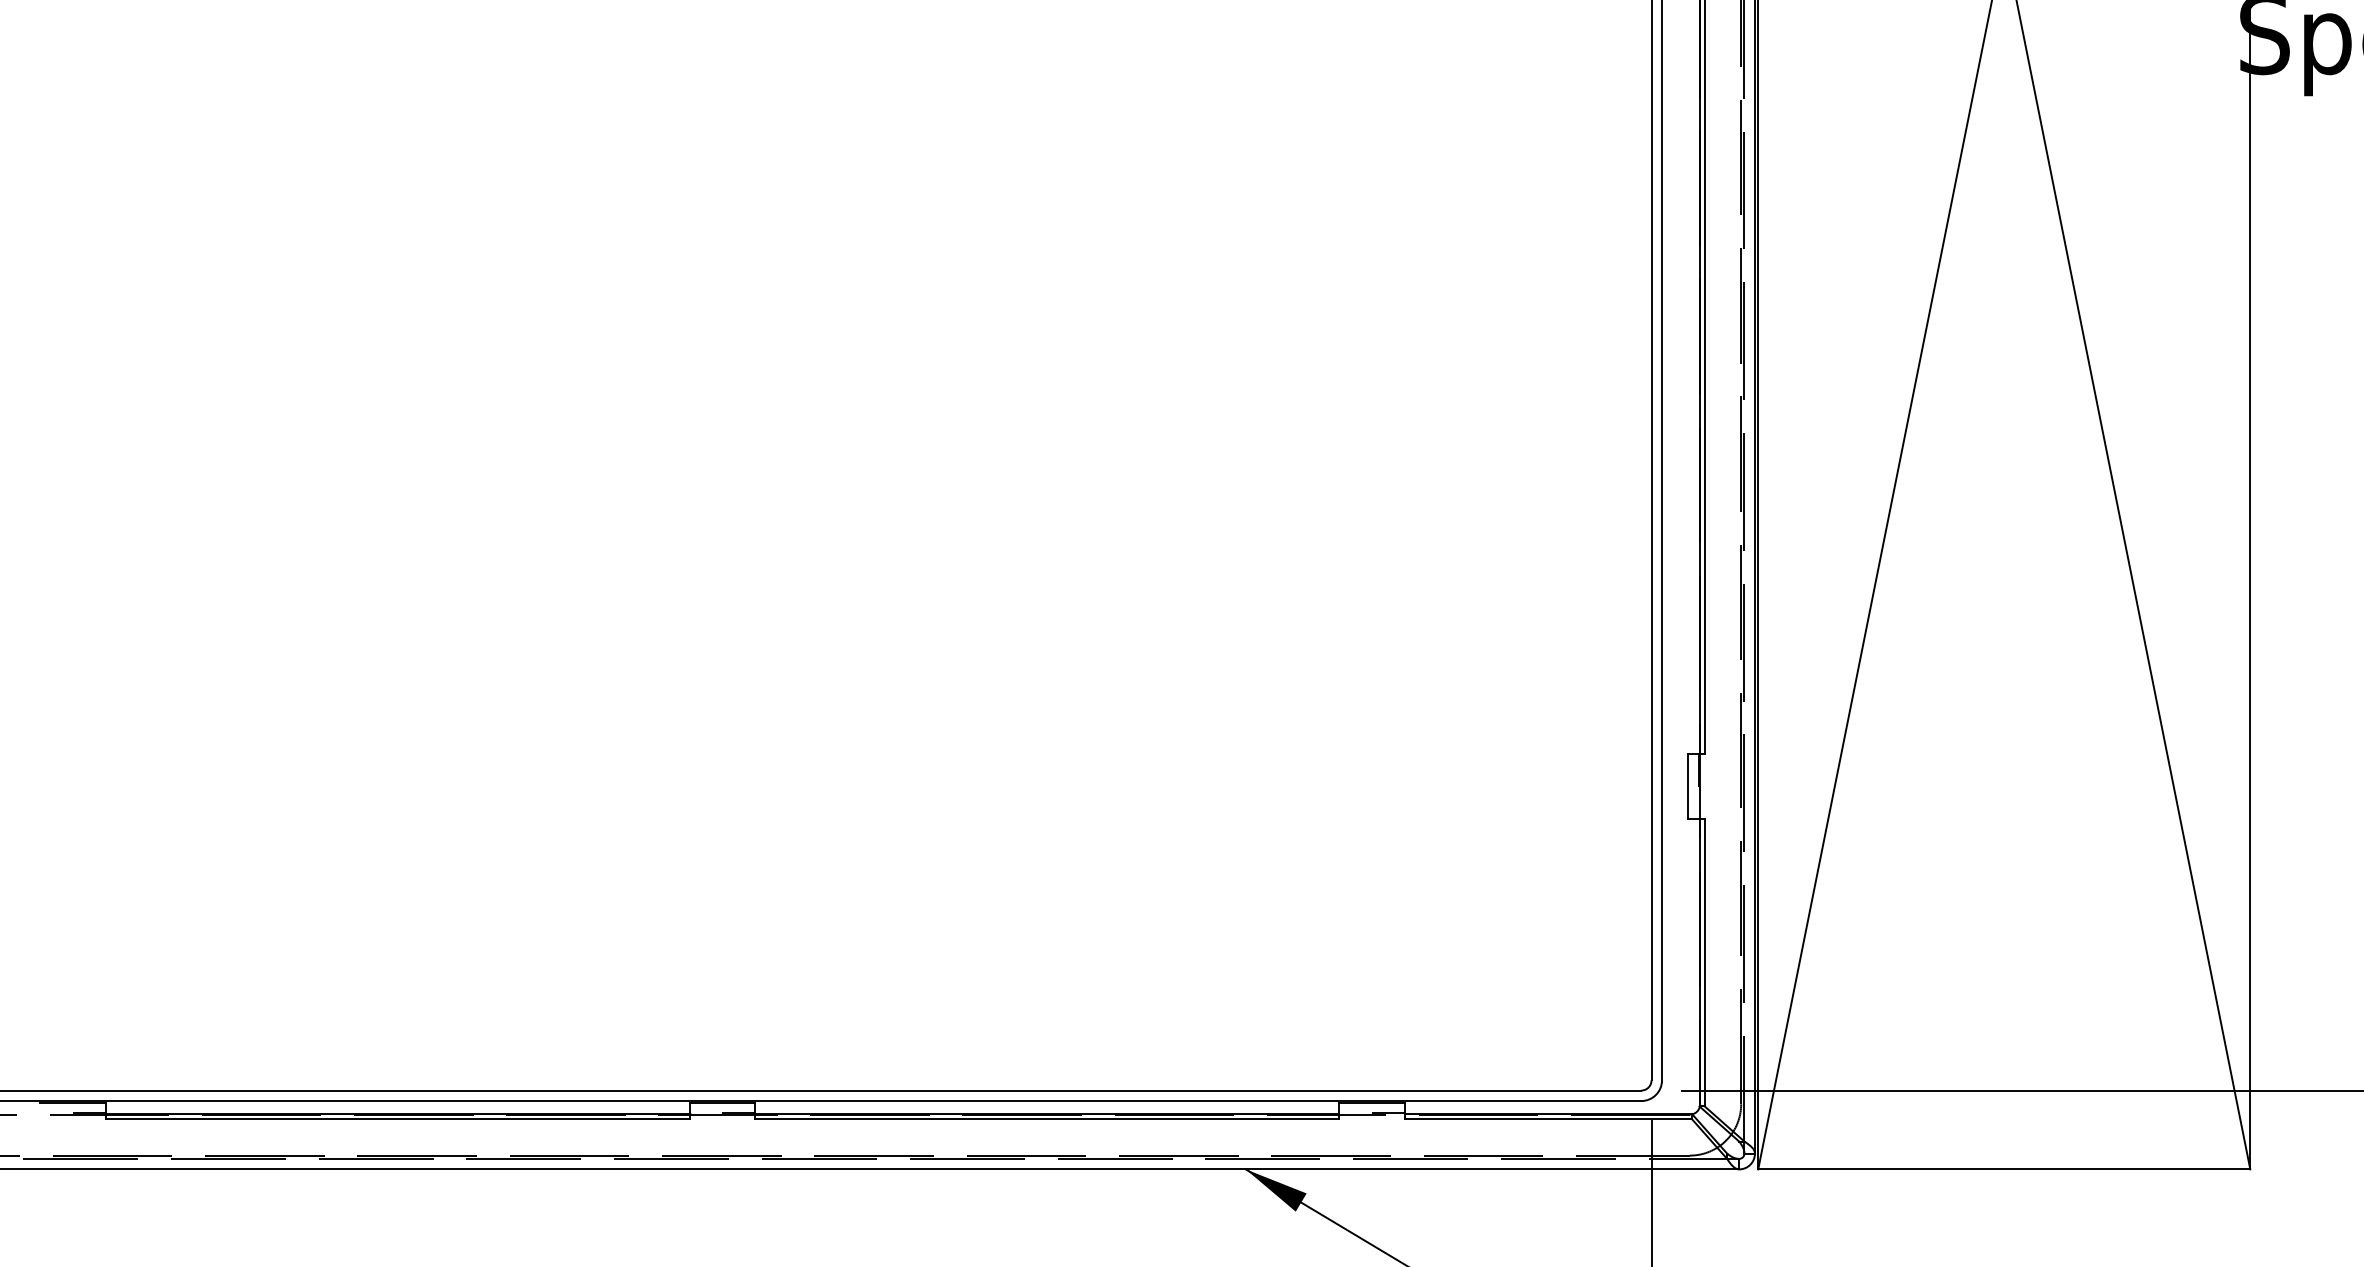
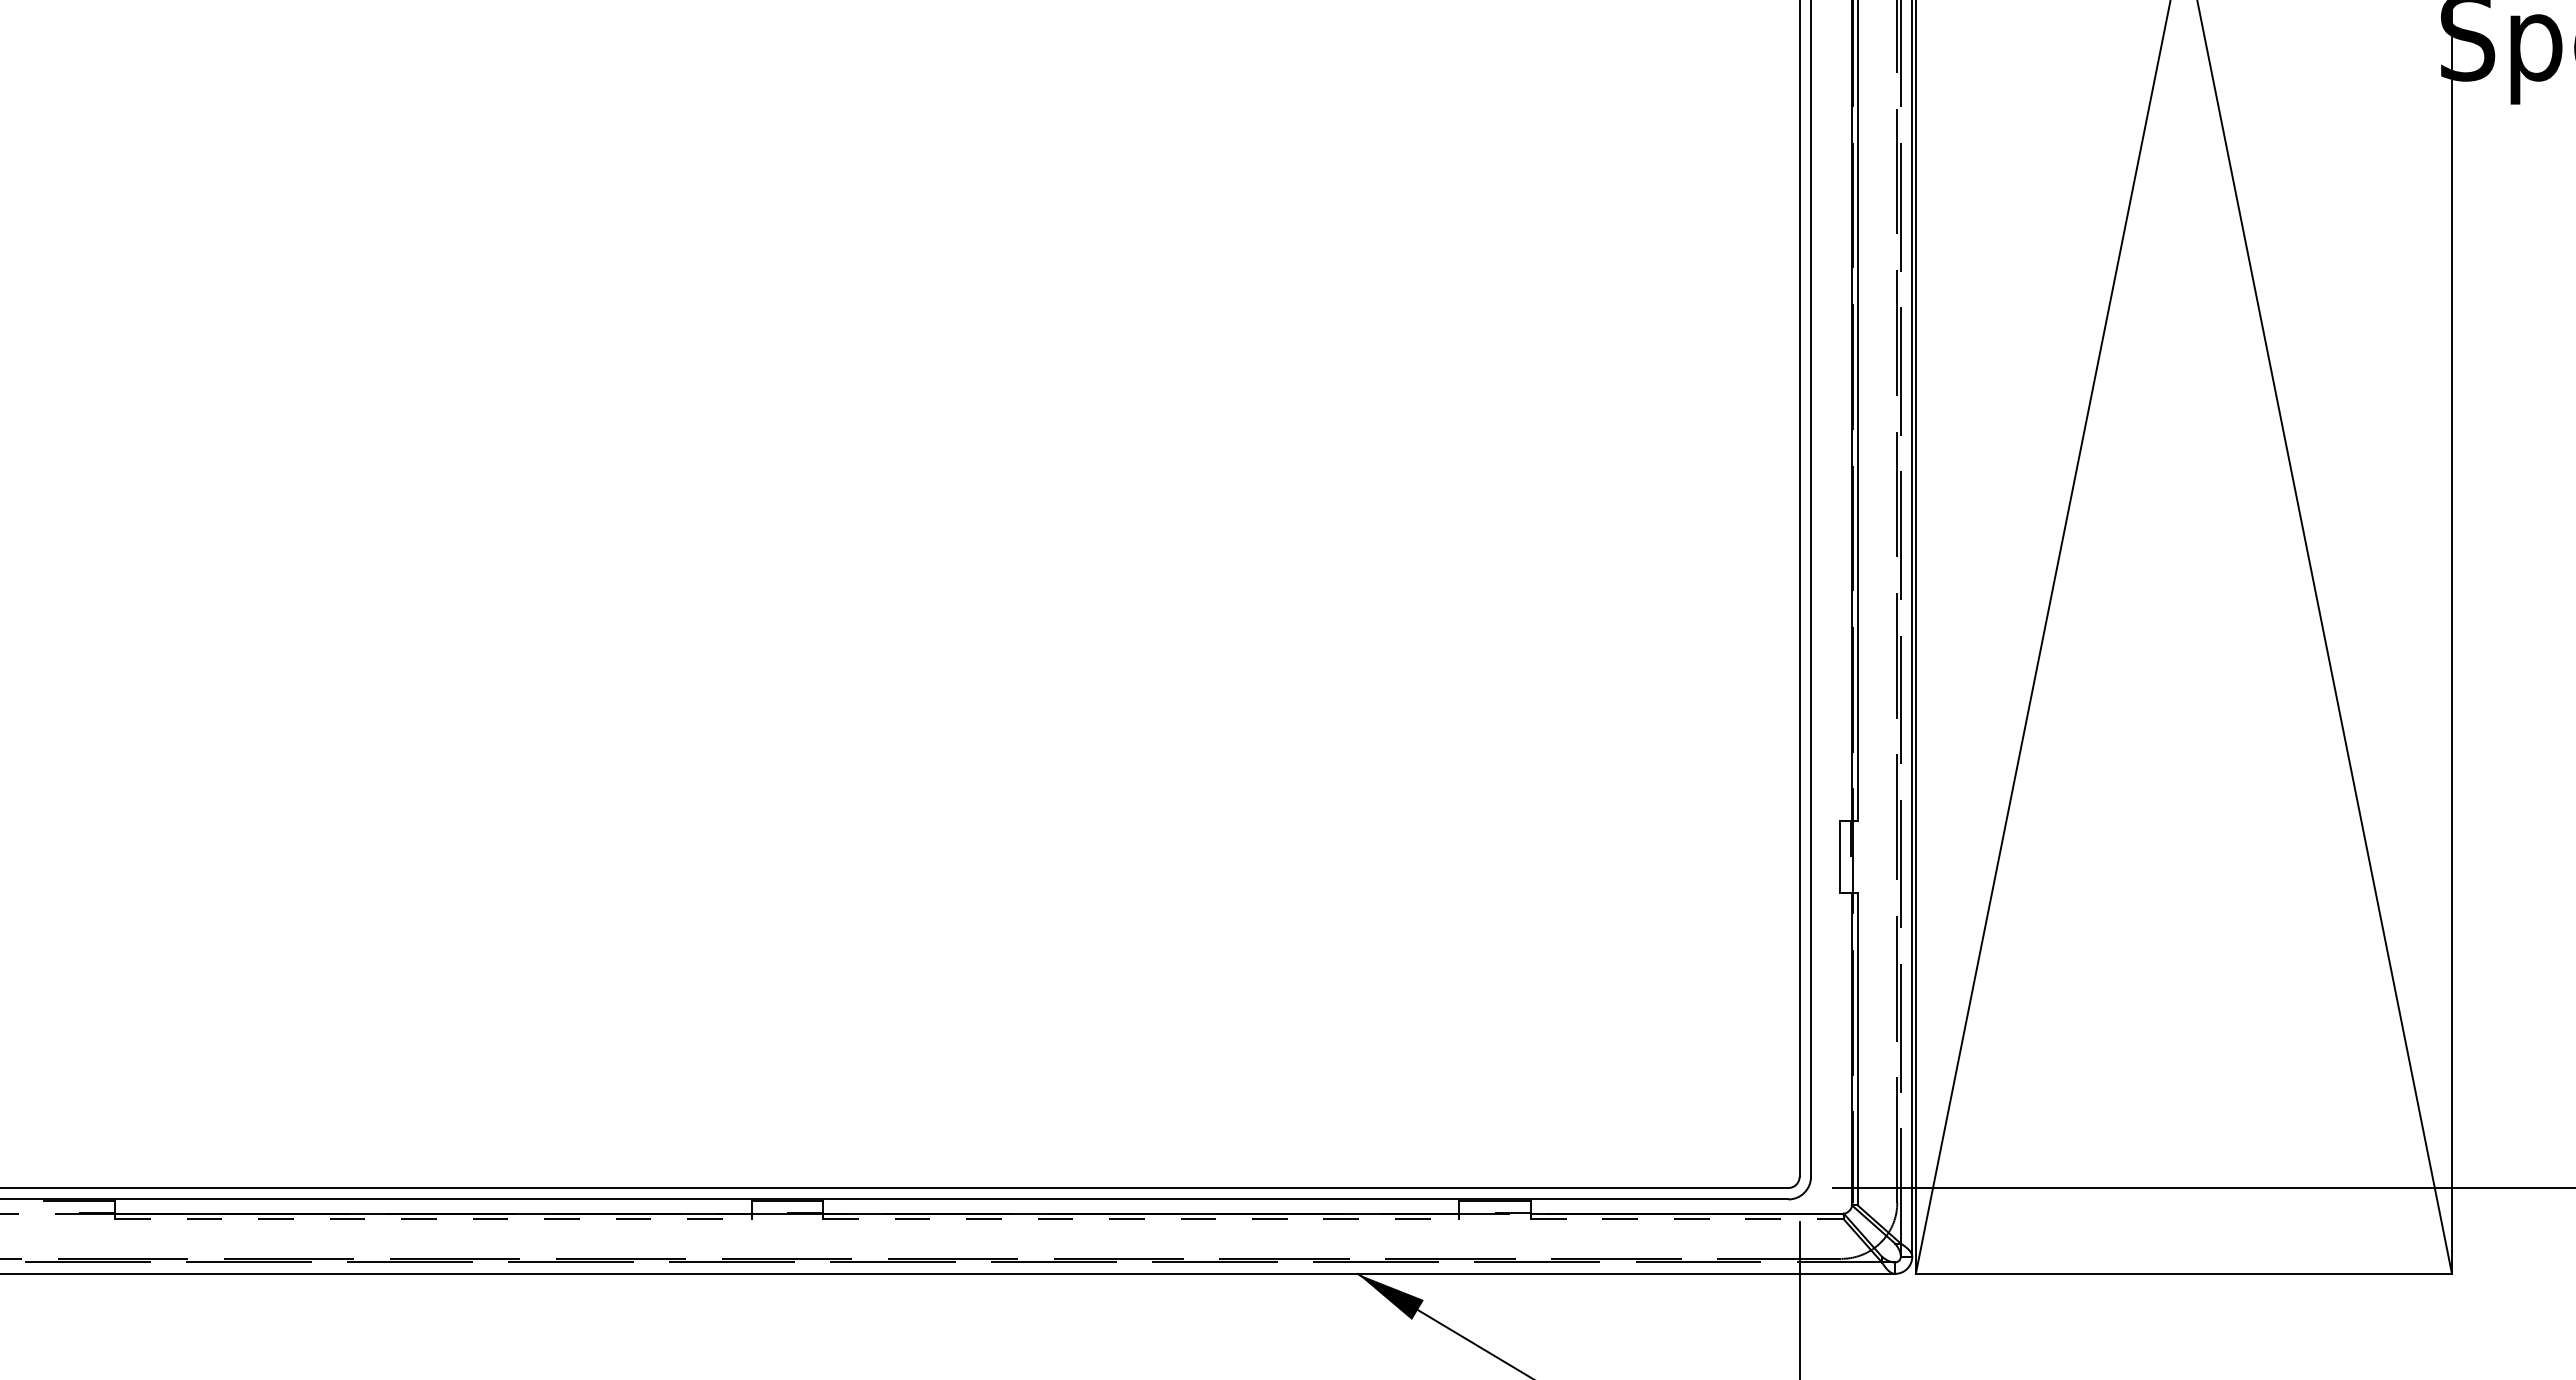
line: (397, 1119) -> (433, 1219), solid -> dashed
line: (1047, 1119) -> (1141, 1219), solid -> dashed
line: (1548, 1119) -> (1687, 1219), solid -> dashed

